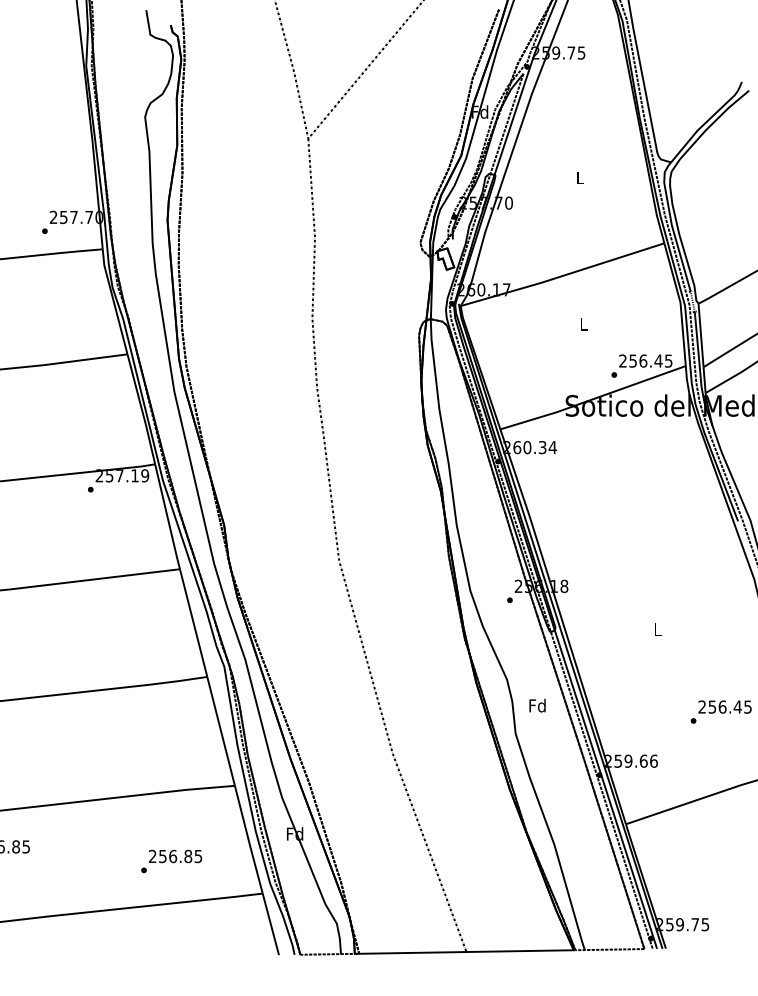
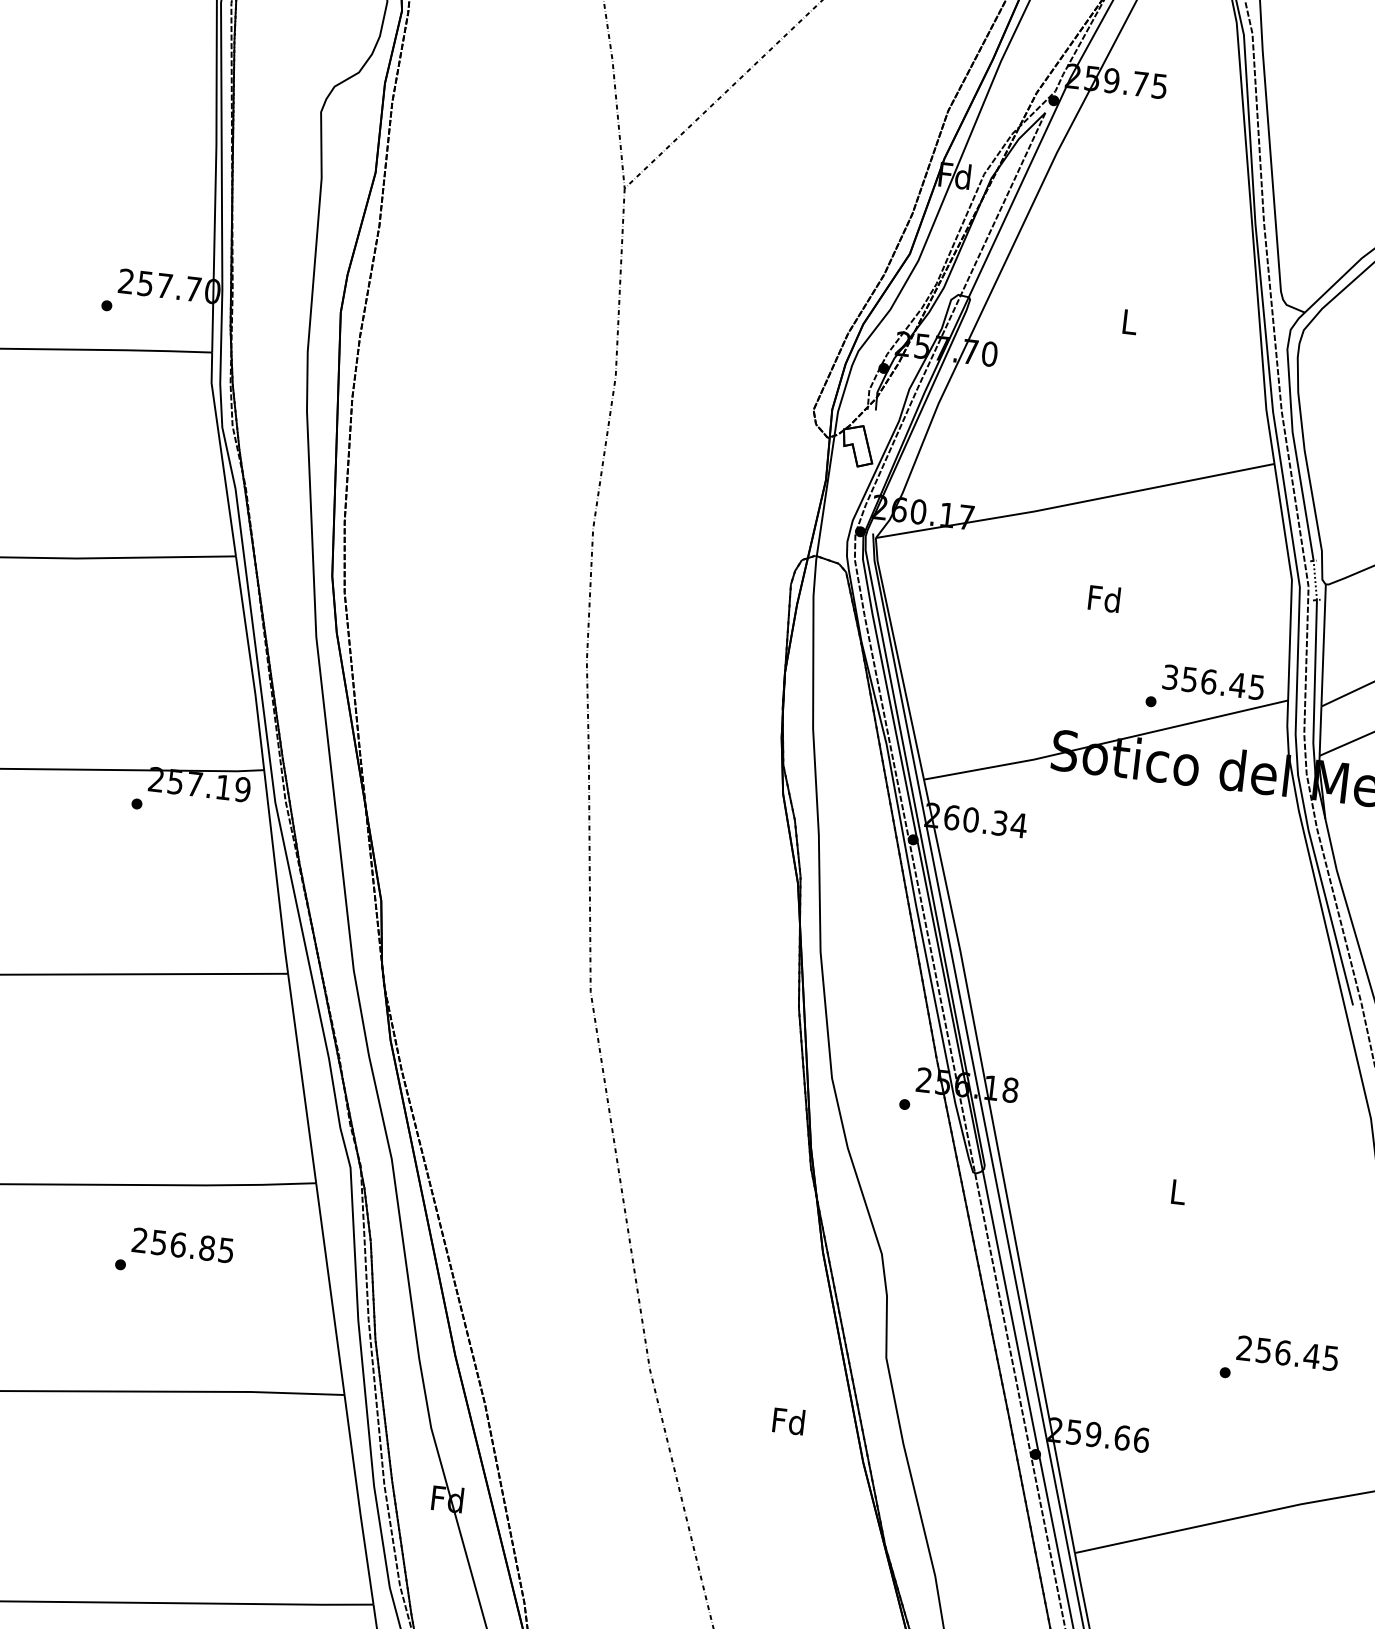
text: (583, 323) -> (1104, 597), L -> Fd
text: (622, 361) -> (1169, 678), 256.45 -> 356.45
text: (537, 705) -> (788, 1420), moved
text: (171, 861) -> (174, 1254), moved

